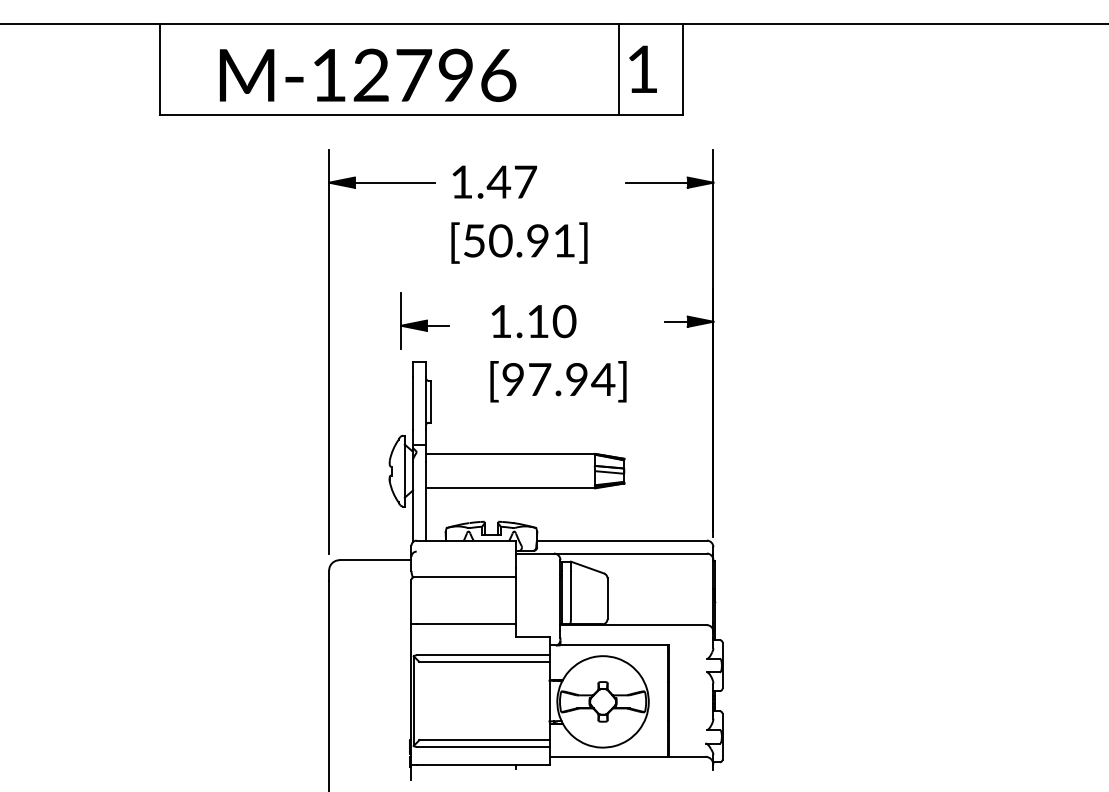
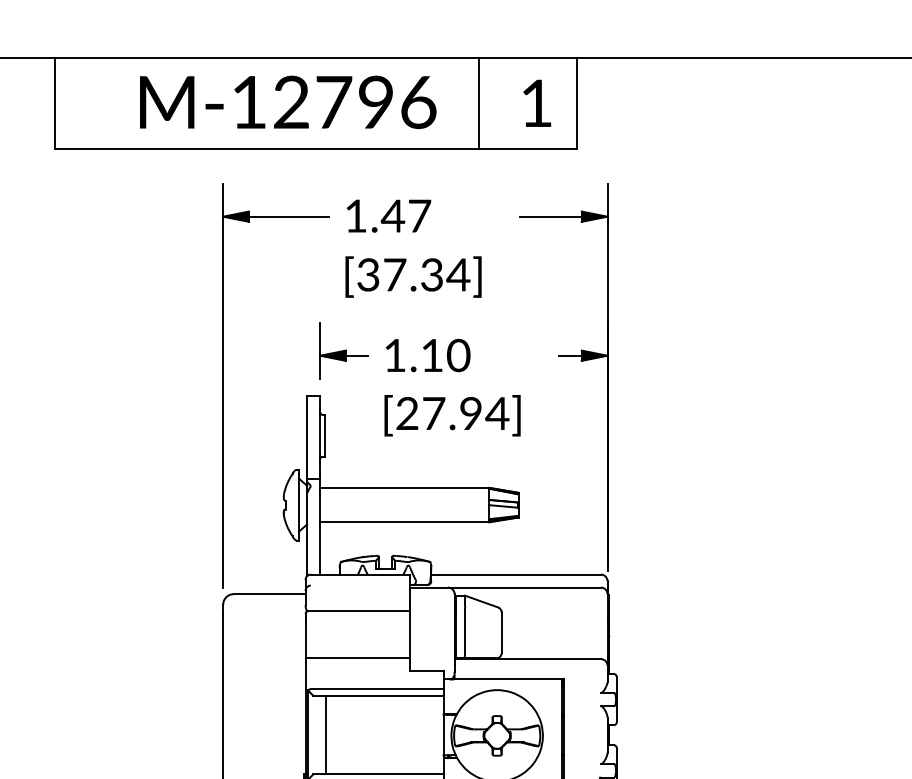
line: (619, 69) -> (479, 103), moved
text: (368, 74) -> (288, 101), moved
text: (519, 240) -> (413, 274), [50.91] -> [37.34]
part: (424, 320) -> (343, 350), moved
text: (513, 379) -> (407, 413), [97.94] -> [27.94]
line: (432, 700) -> (326, 734), added

